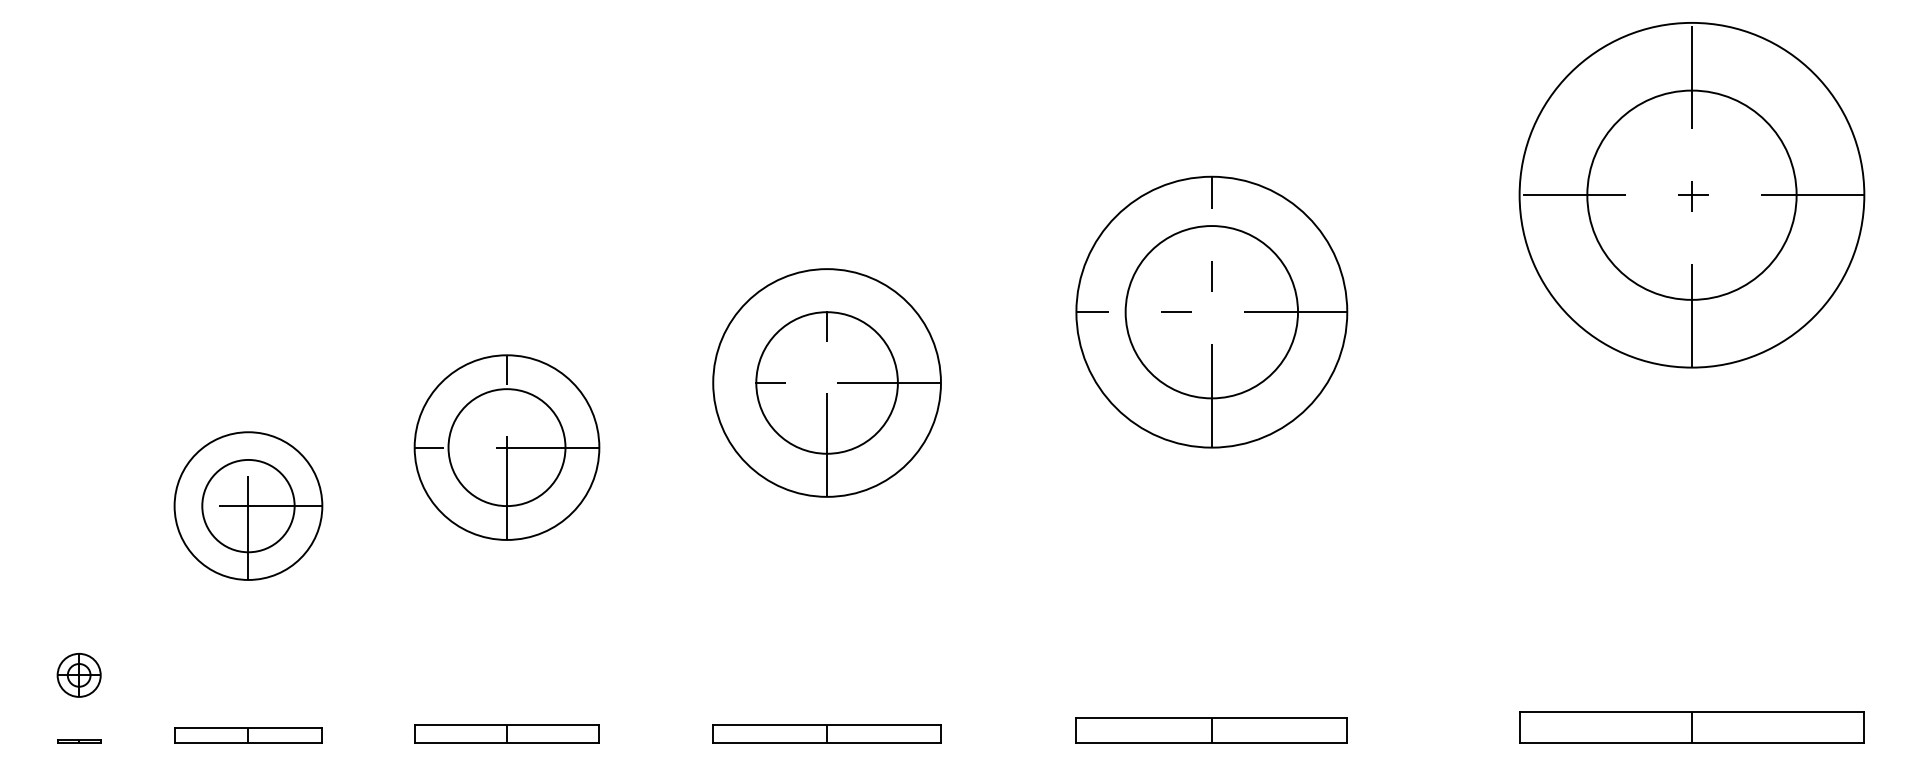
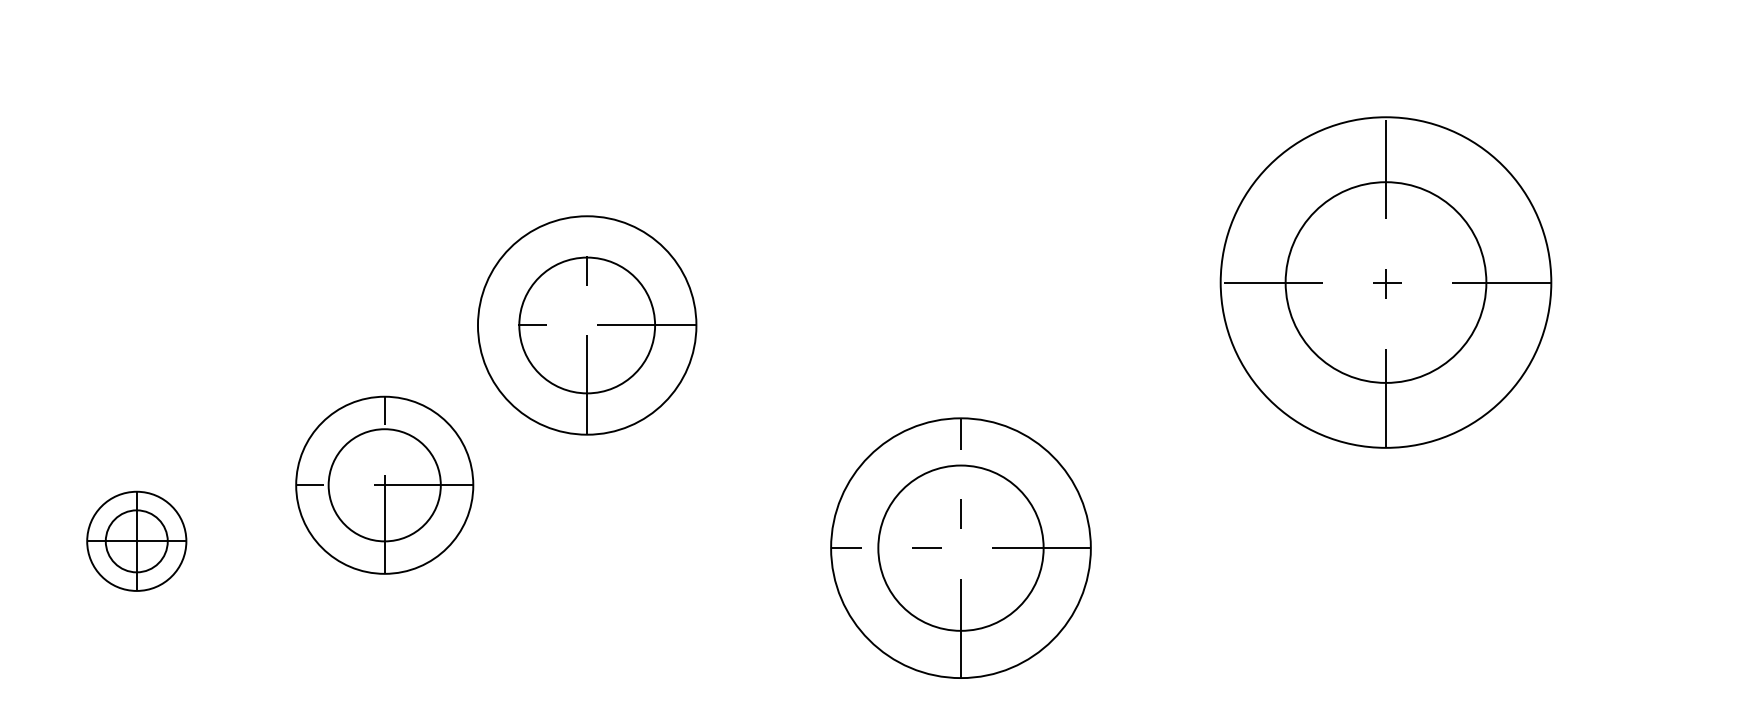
part: (1691, 195) -> (1385, 282), moved
part: (1211, 311) -> (960, 547), moved
part: (826, 382) -> (586, 325), moved
part: (248, 505) -> (136, 540), size x0.7

